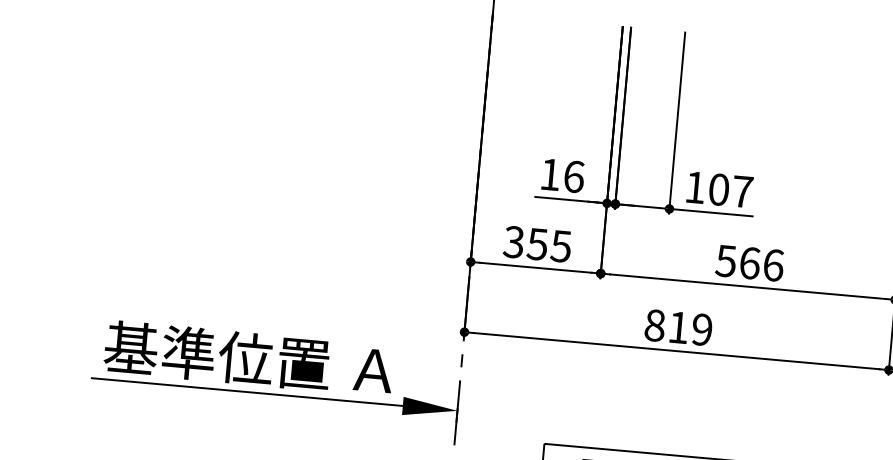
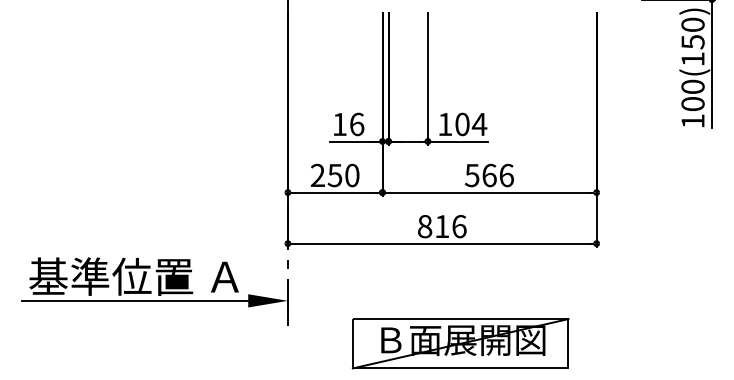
text: (742, 191) -> (479, 124), 107 -> 104
text: (536, 244) -> (334, 175), 355 -> 250
text: (702, 329) -> (459, 226), 819 -> 816

